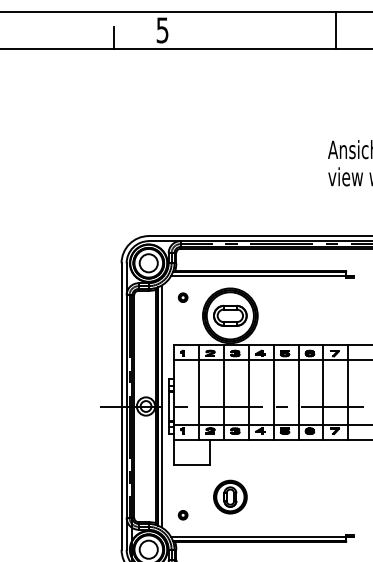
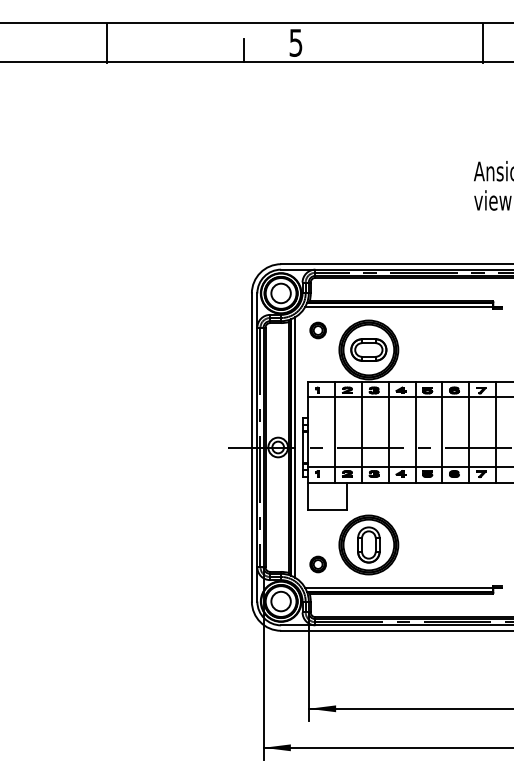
part: (182, 297) -> (317, 330), size x1.67
part: (230, 496) -> (368, 544), size x1.67
part: (182, 515) -> (317, 564), size x1.67

